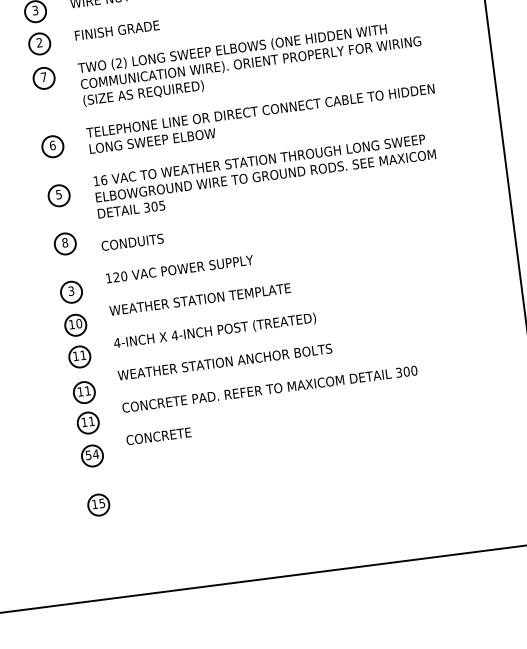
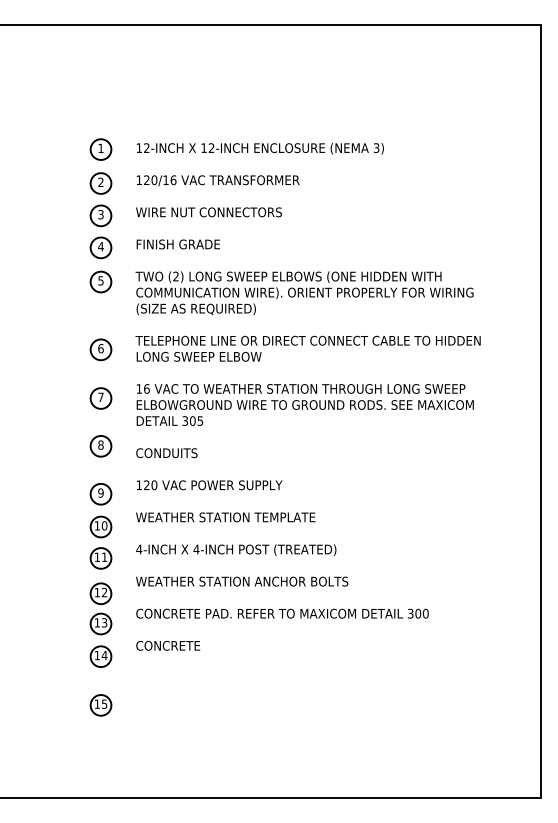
text: (39, 42) -> (100, 246), 2 -> 4
text: (43, 76) -> (100, 280), 7 -> 5
text: (58, 194) -> (100, 397), 5 -> 7
text: (70, 290) -> (100, 492), 3 -> 9
text: (86, 390) -> (103, 592), 11 -> 12
text: (91, 421) -> (104, 622), 11 -> 13
text: (87, 455) -> (96, 655), 54 -> 14

